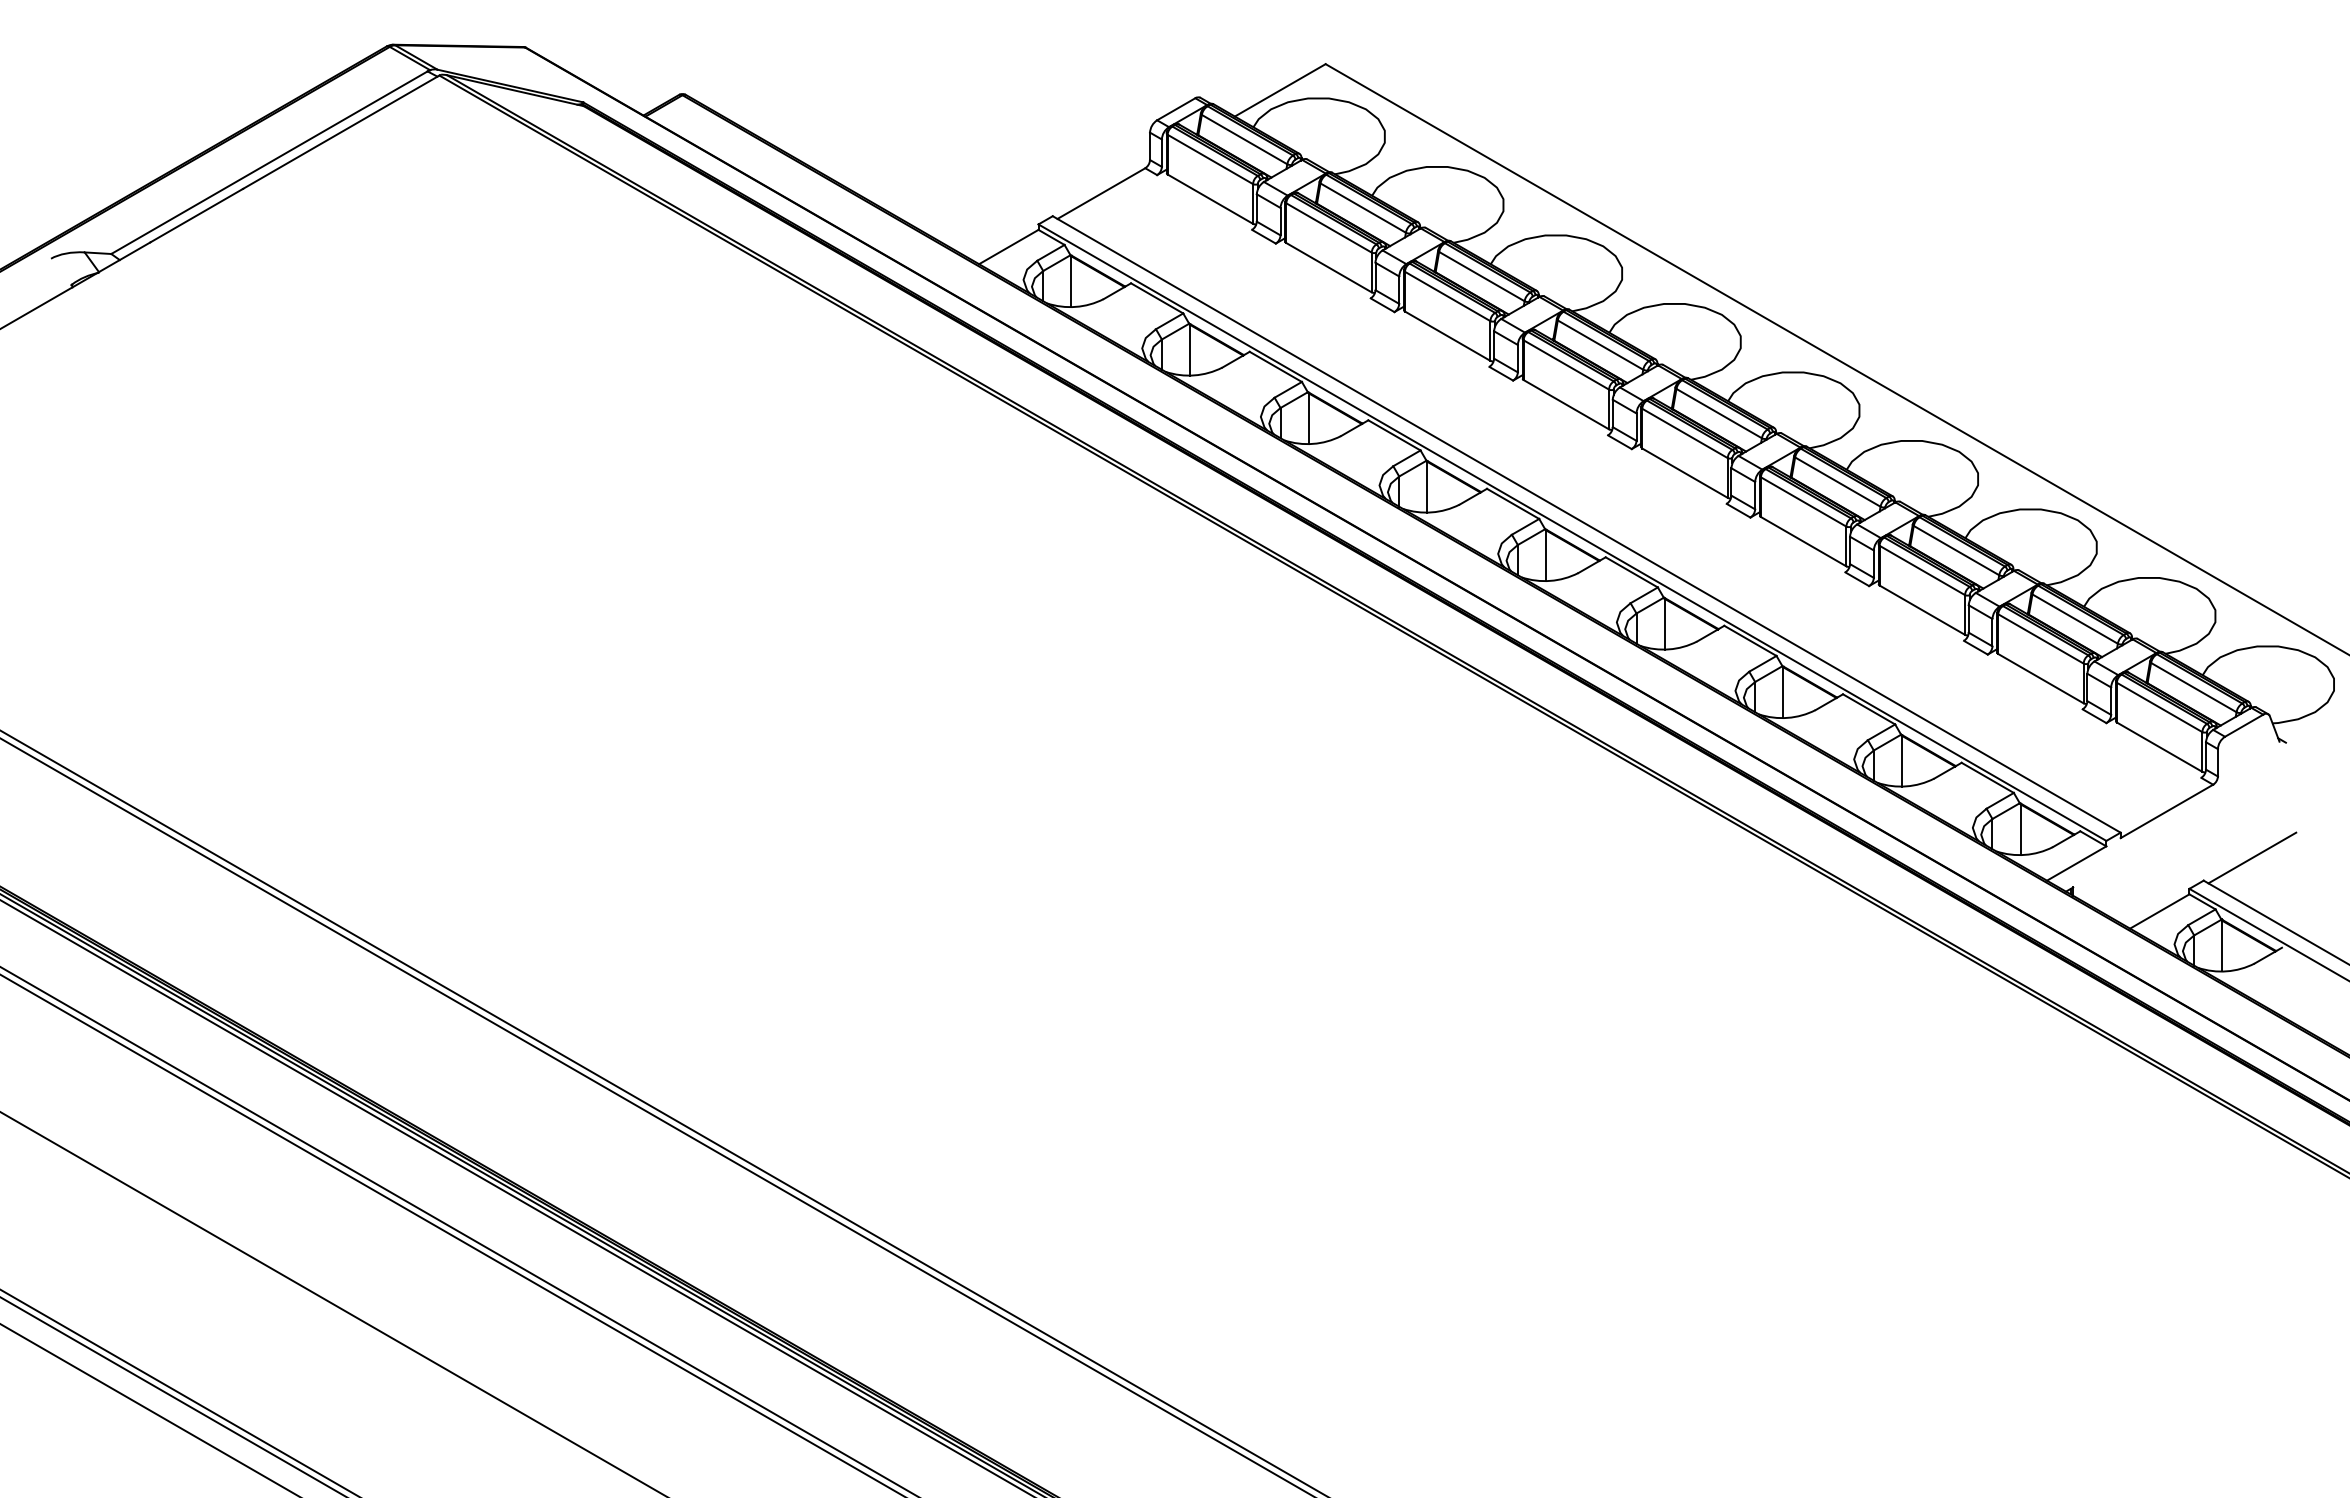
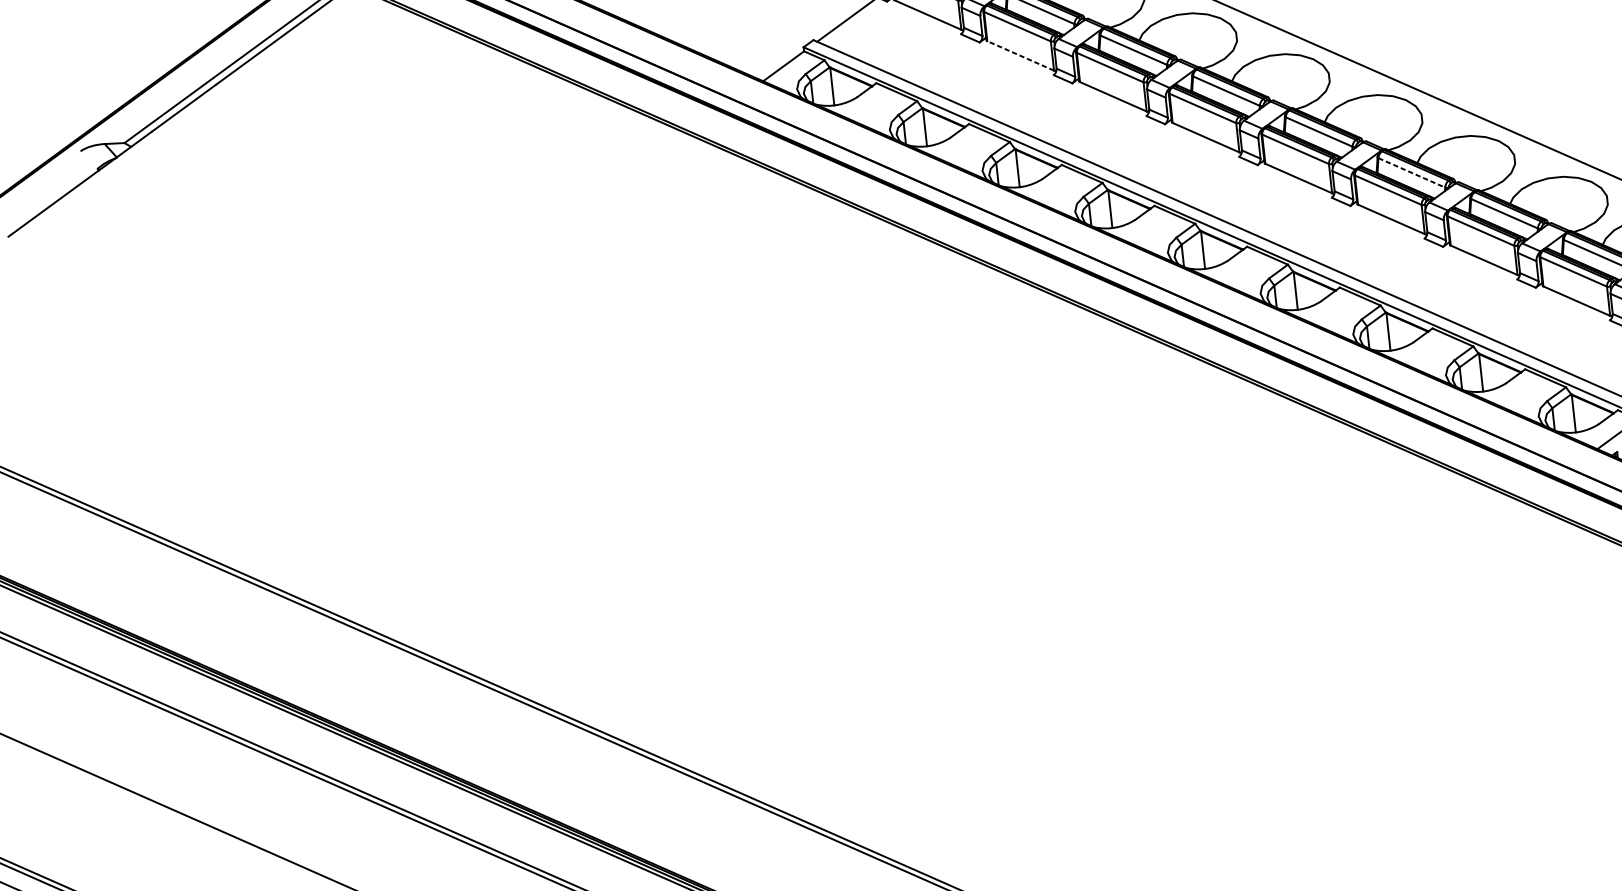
line: (1328, 267) -> (1020, 55), solid -> dashed
line: (1838, 482) -> (1412, 173), solid -> dashed

